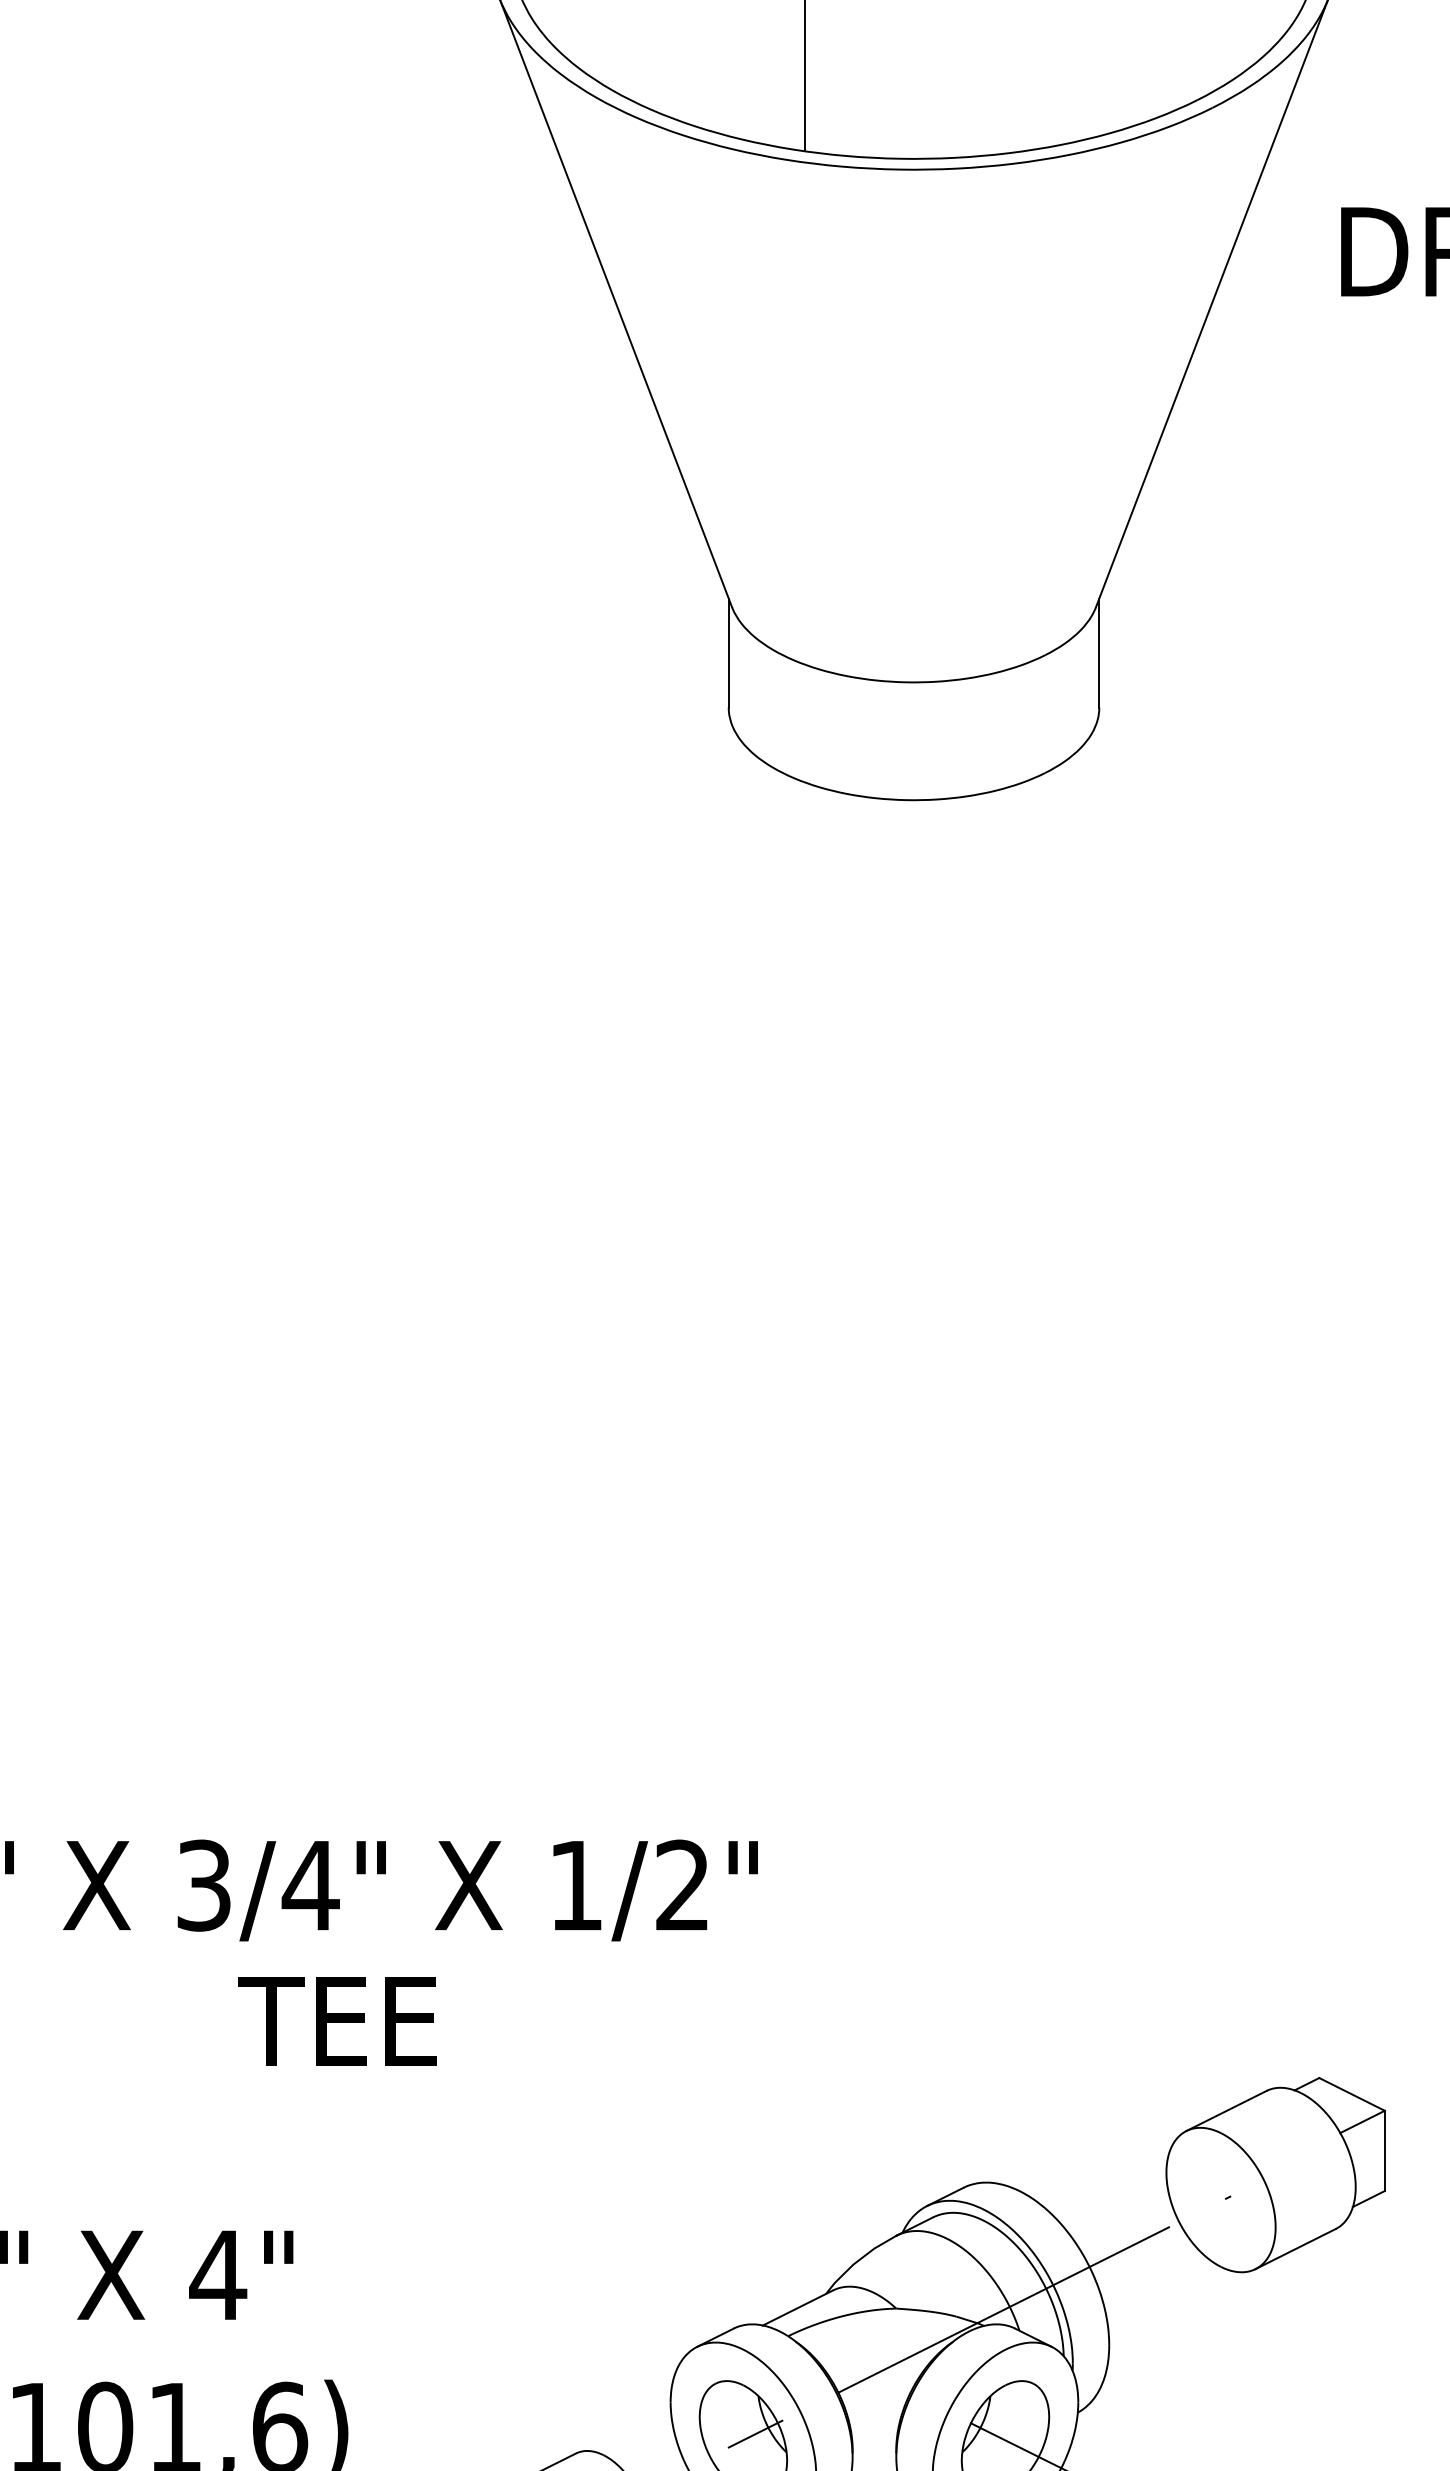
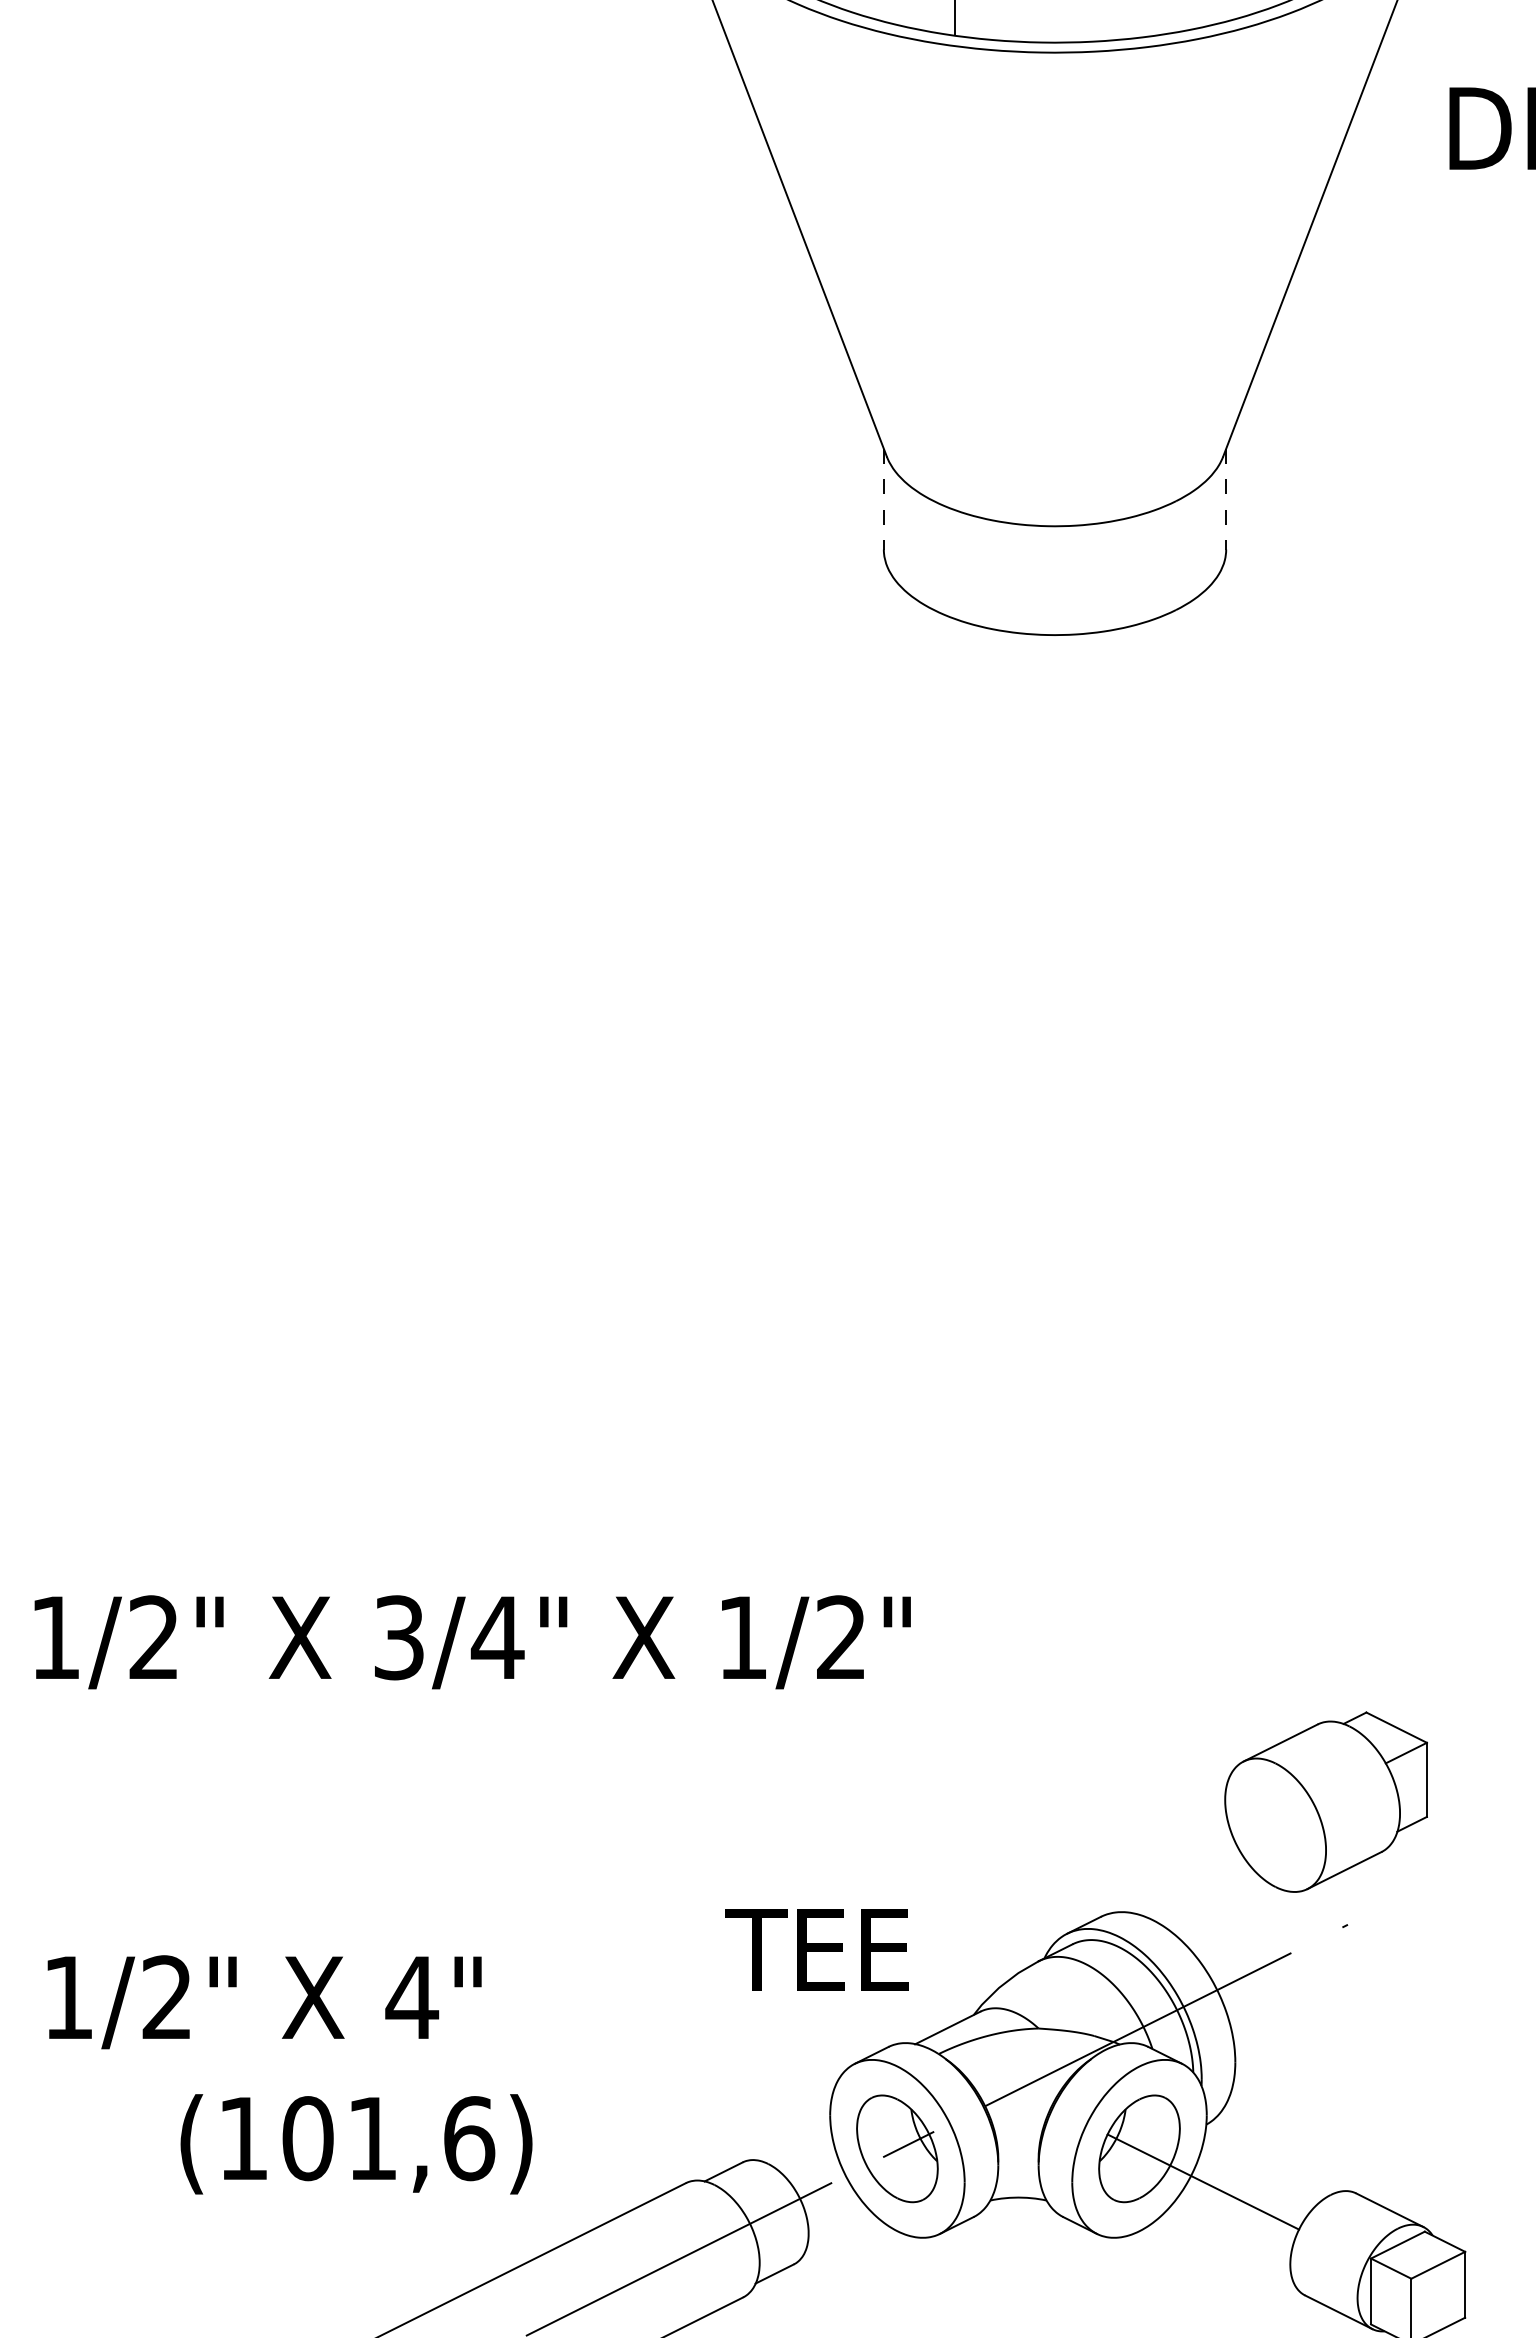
line: (728, 653) -> (883, 499), solid -> dashed
line: (1099, 653) -> (1226, 499), solid -> dashed
text: (336, 2020) -> (816, 1949), moved
part: (1275, 2174) -> (1325, 1801), moved

